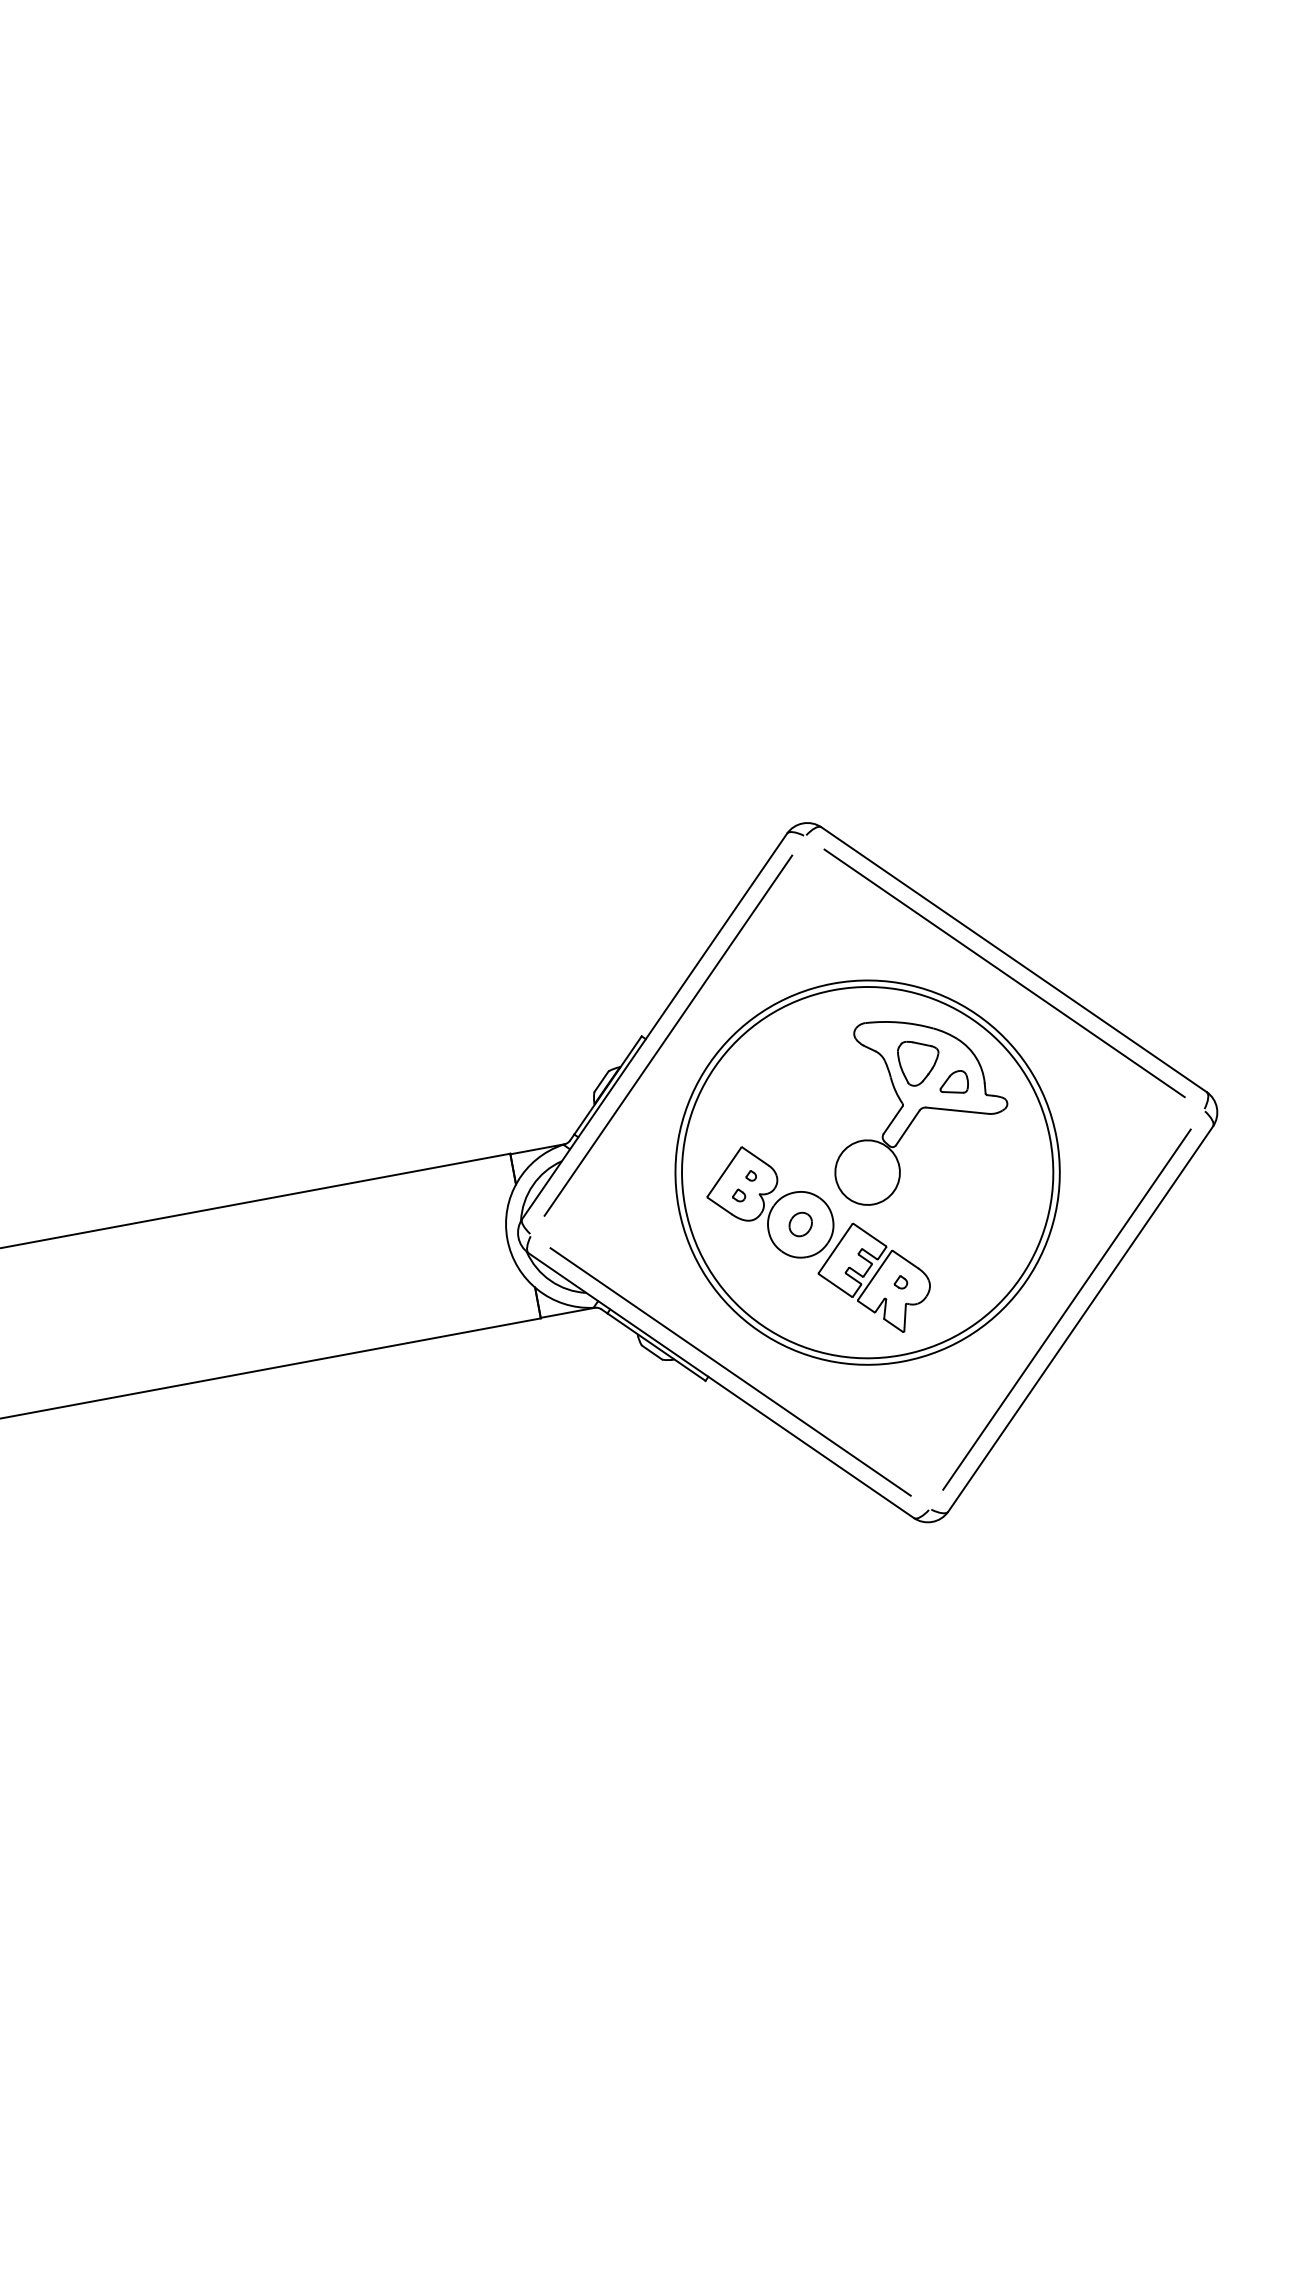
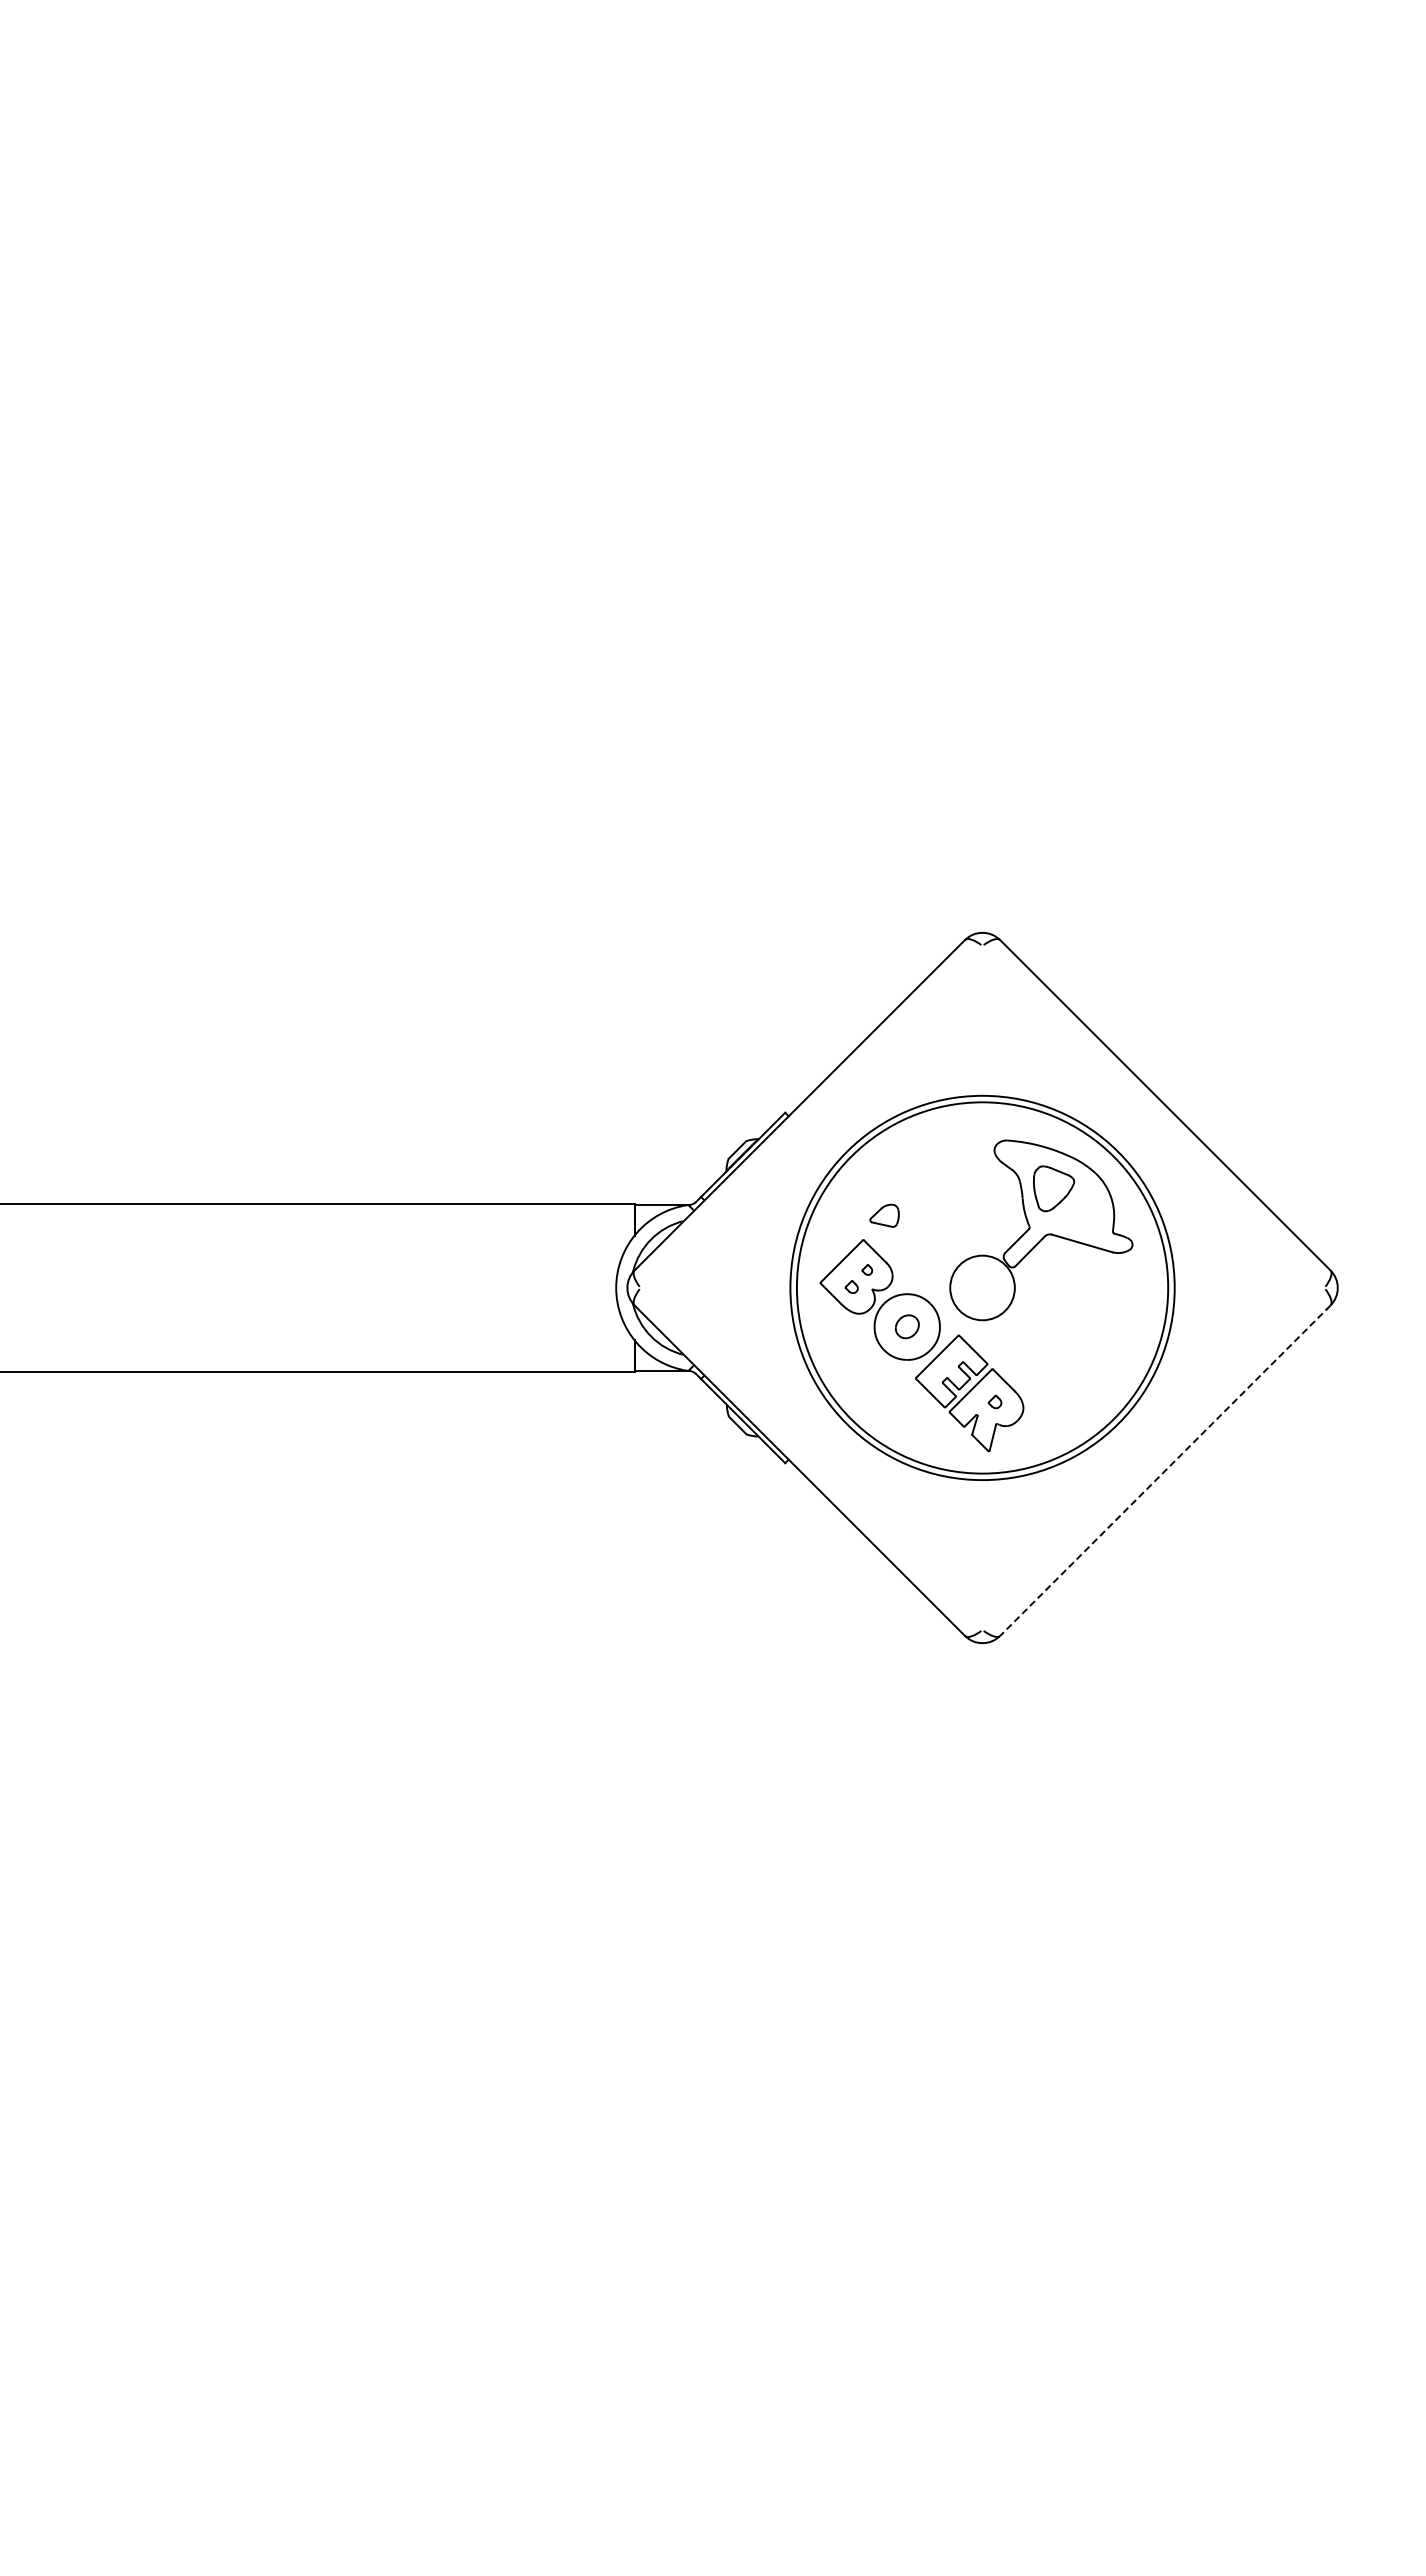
line: (1004, 972) -> (1153, 1116), removed
line: (668, 1035) -> (811, 1116), removed
part: (953, 1083) -> (884, 1215), moved
line: (1066, 1309) -> (1153, 1458), removed
line: (1080, 1318) -> (1165, 1470), solid -> dashed
line: (730, 1371) -> (811, 1458), removed

